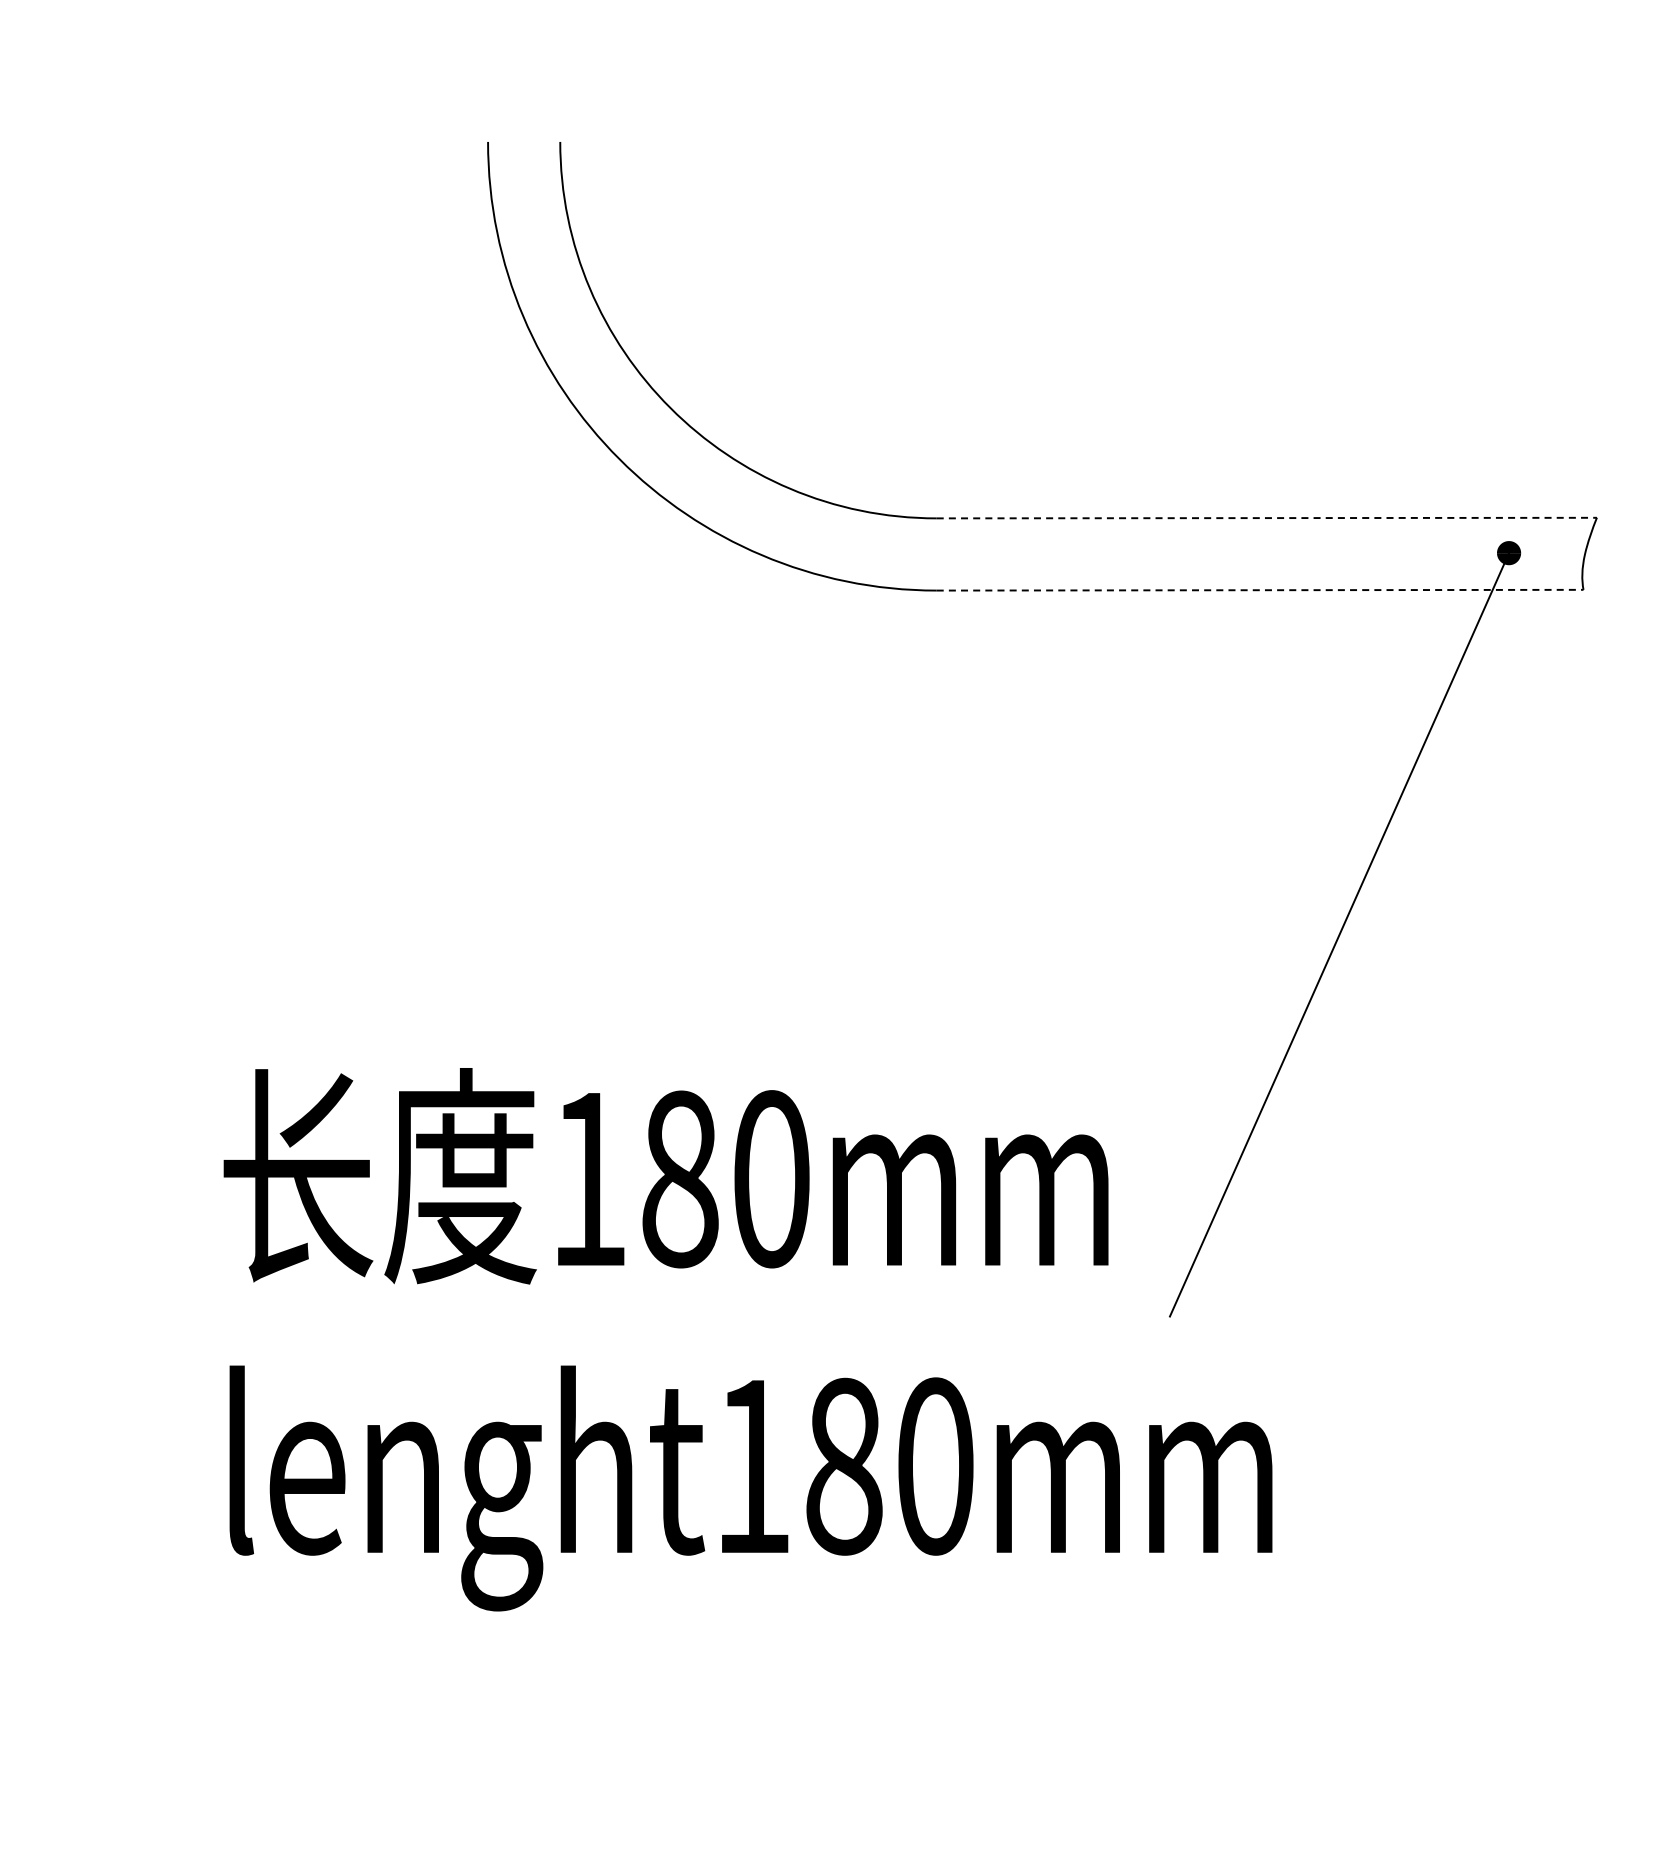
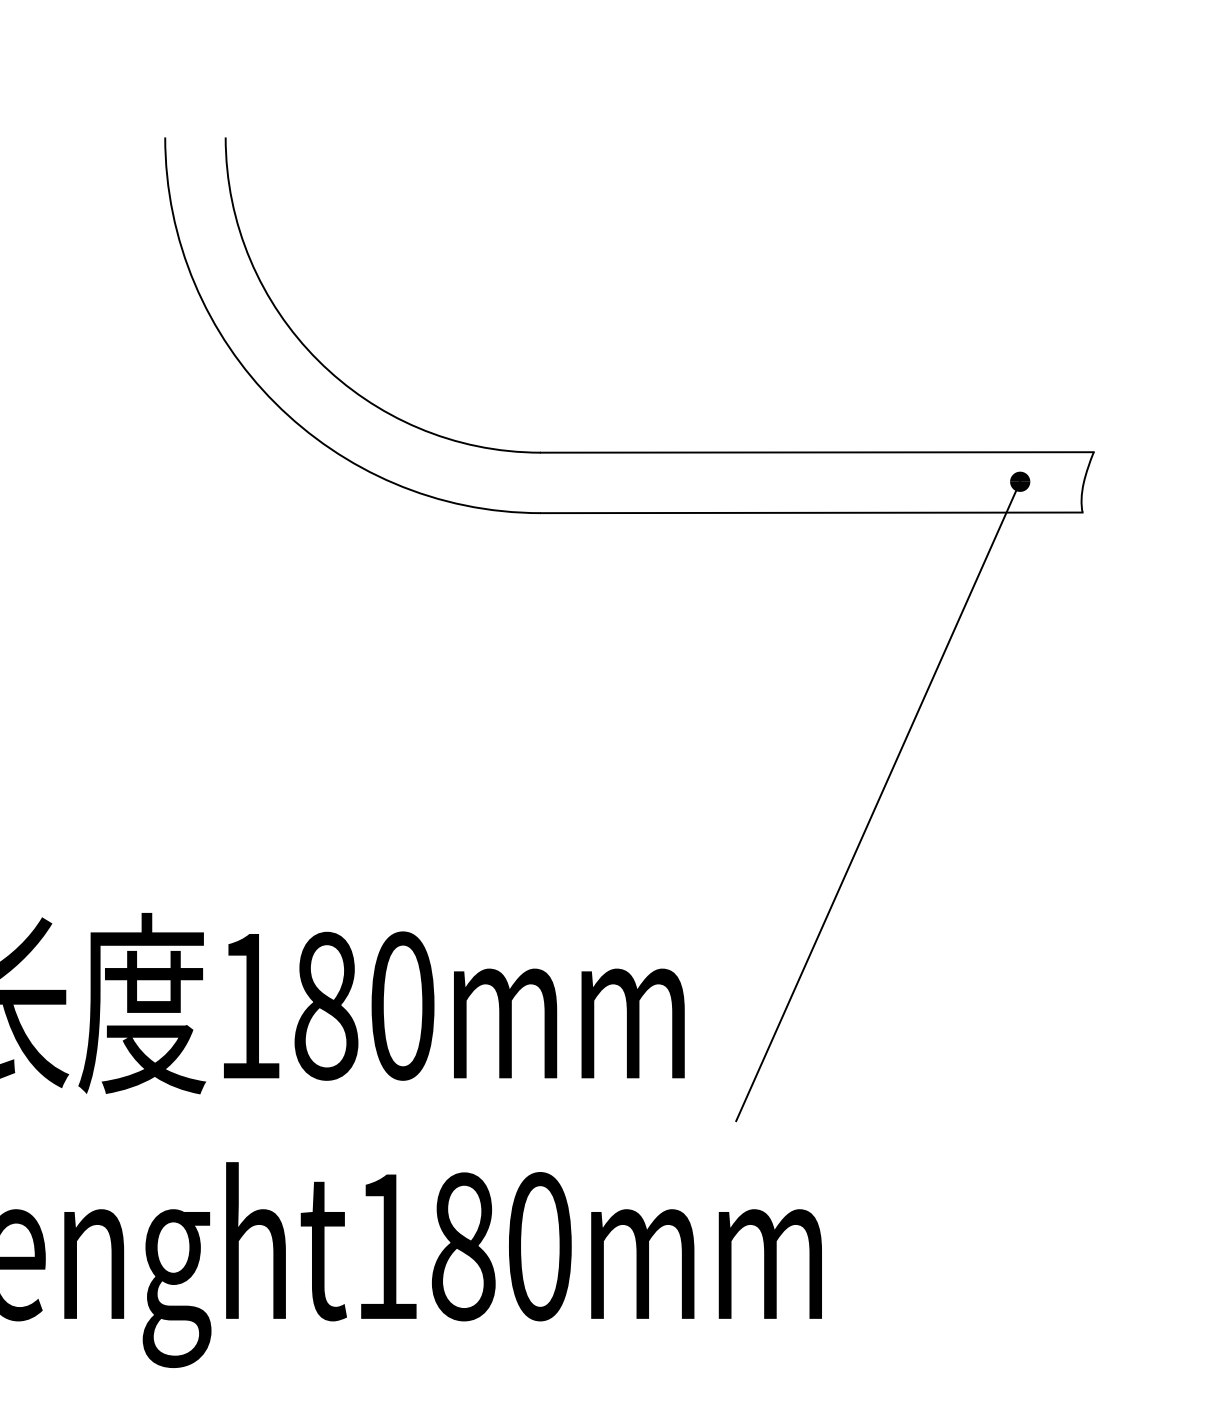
line: (1267, 518) -> (817, 452), dashed -> solid
line: (1260, 590) -> (812, 513), dashed -> solid

